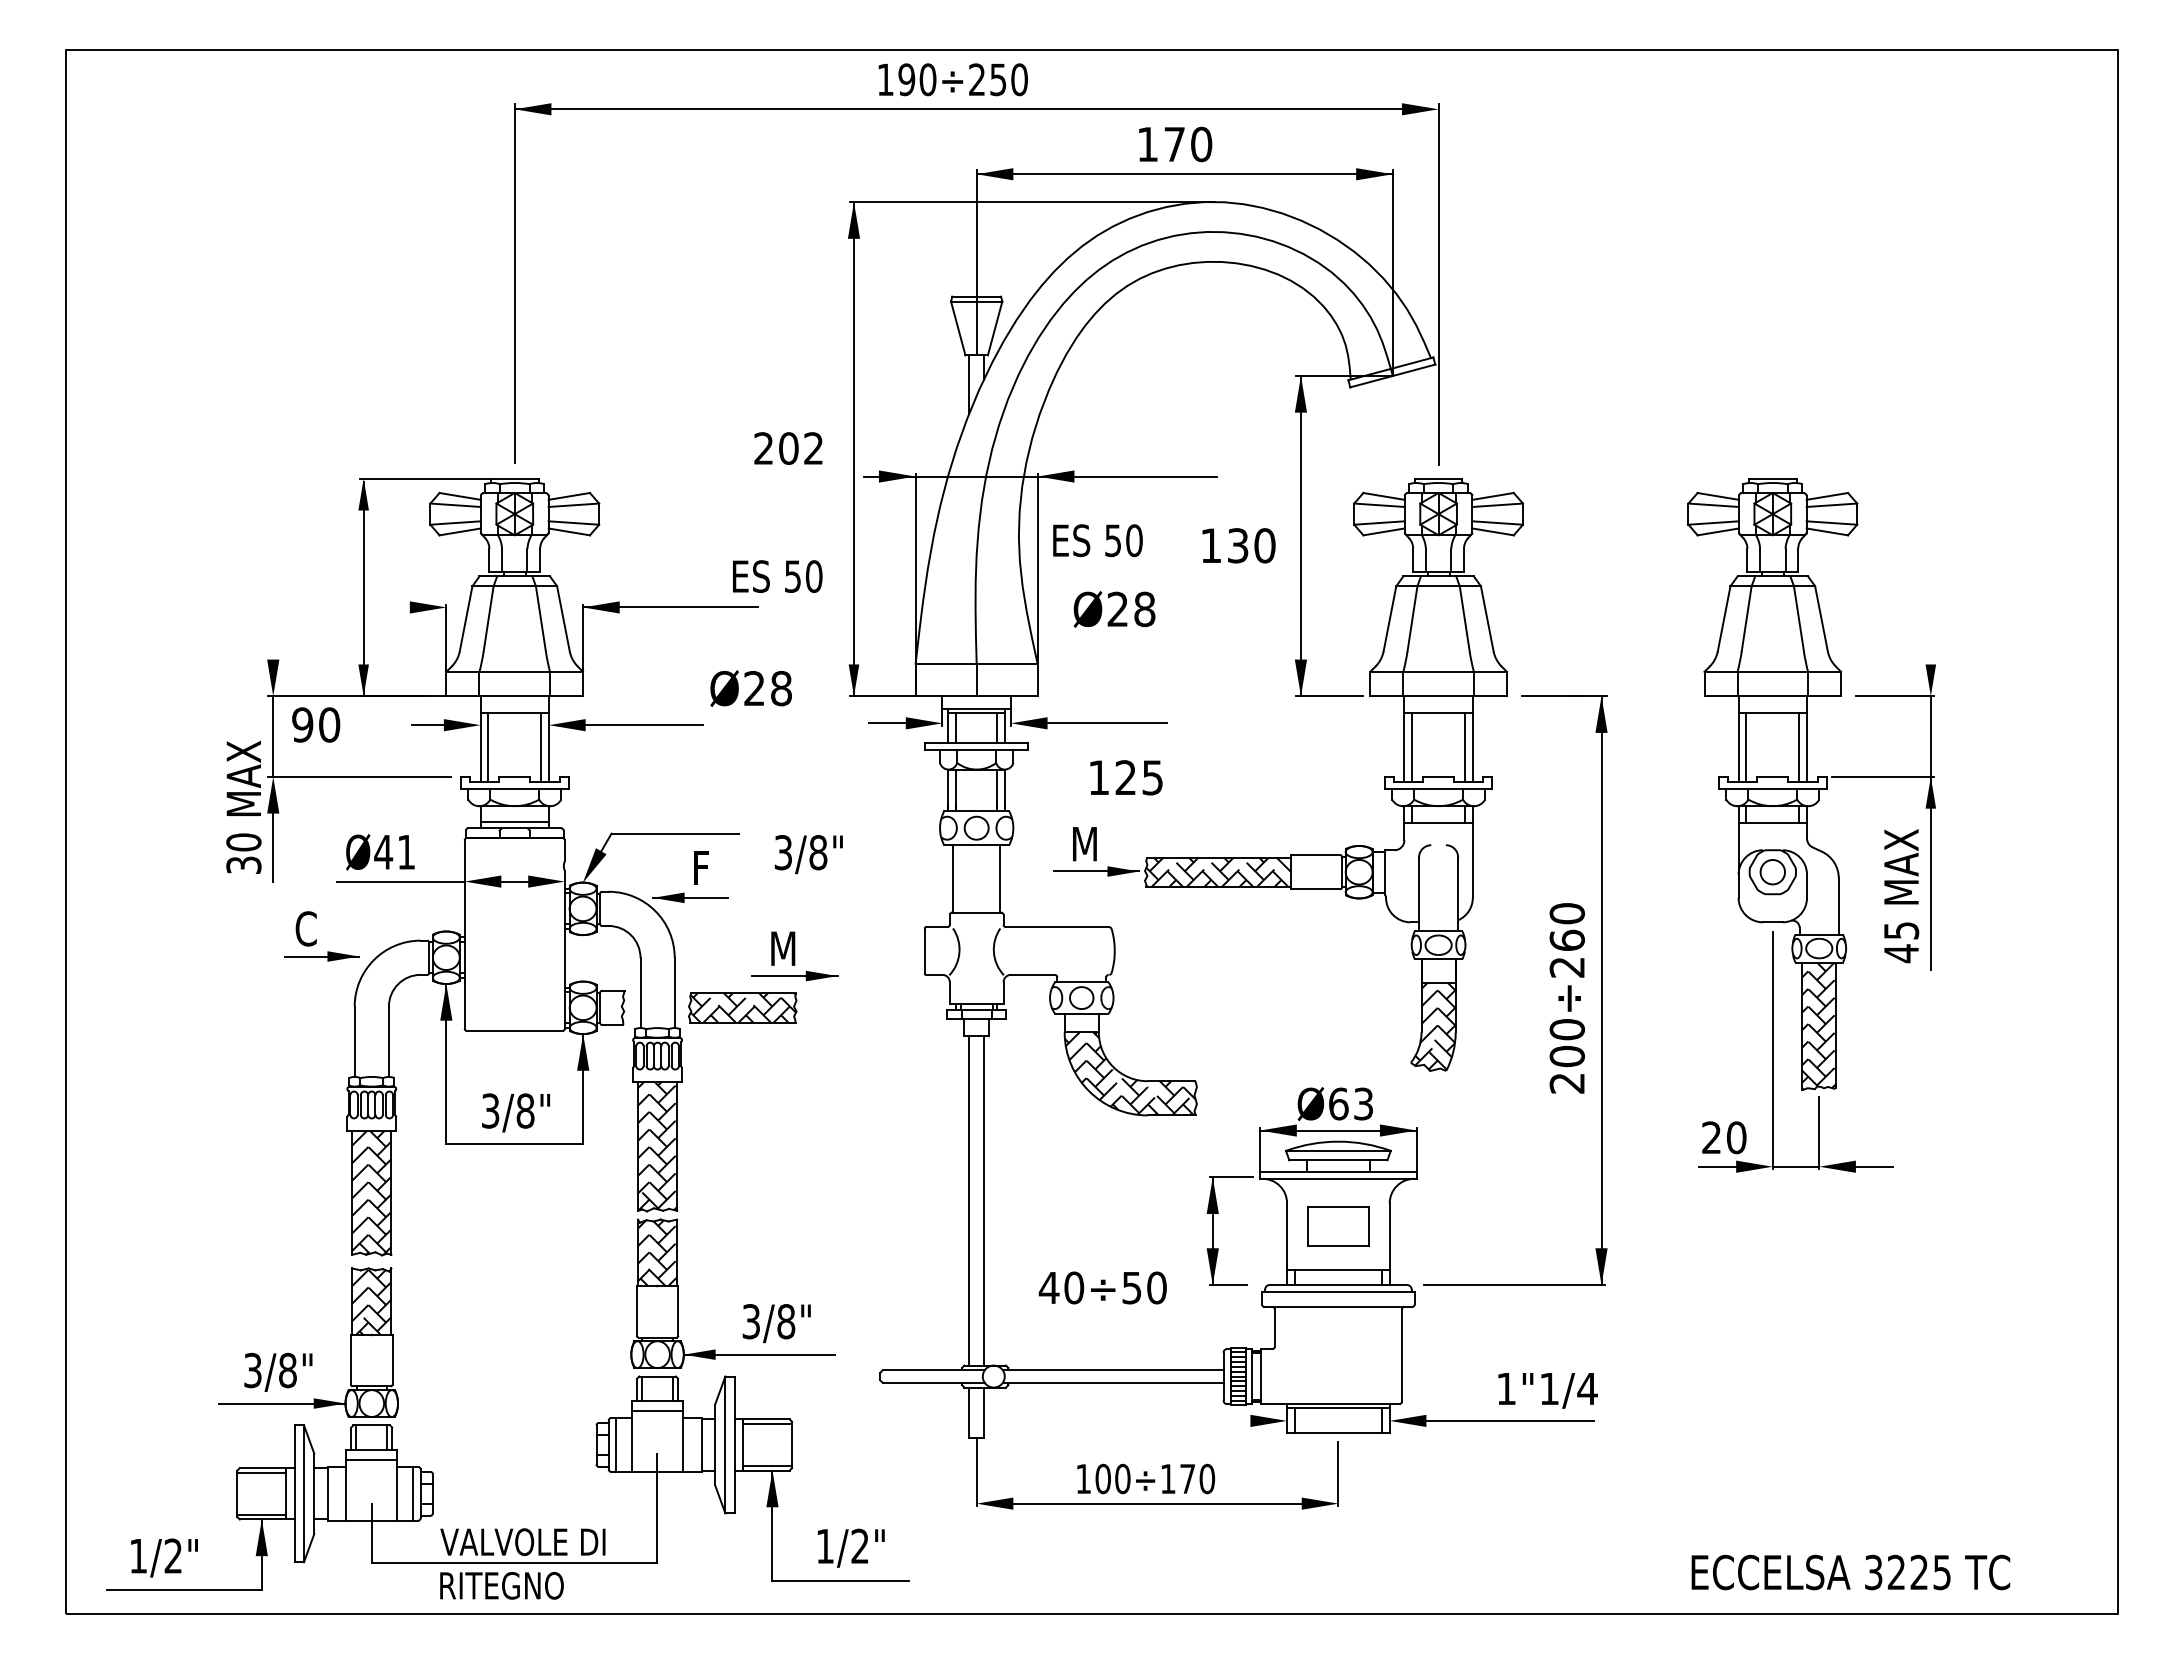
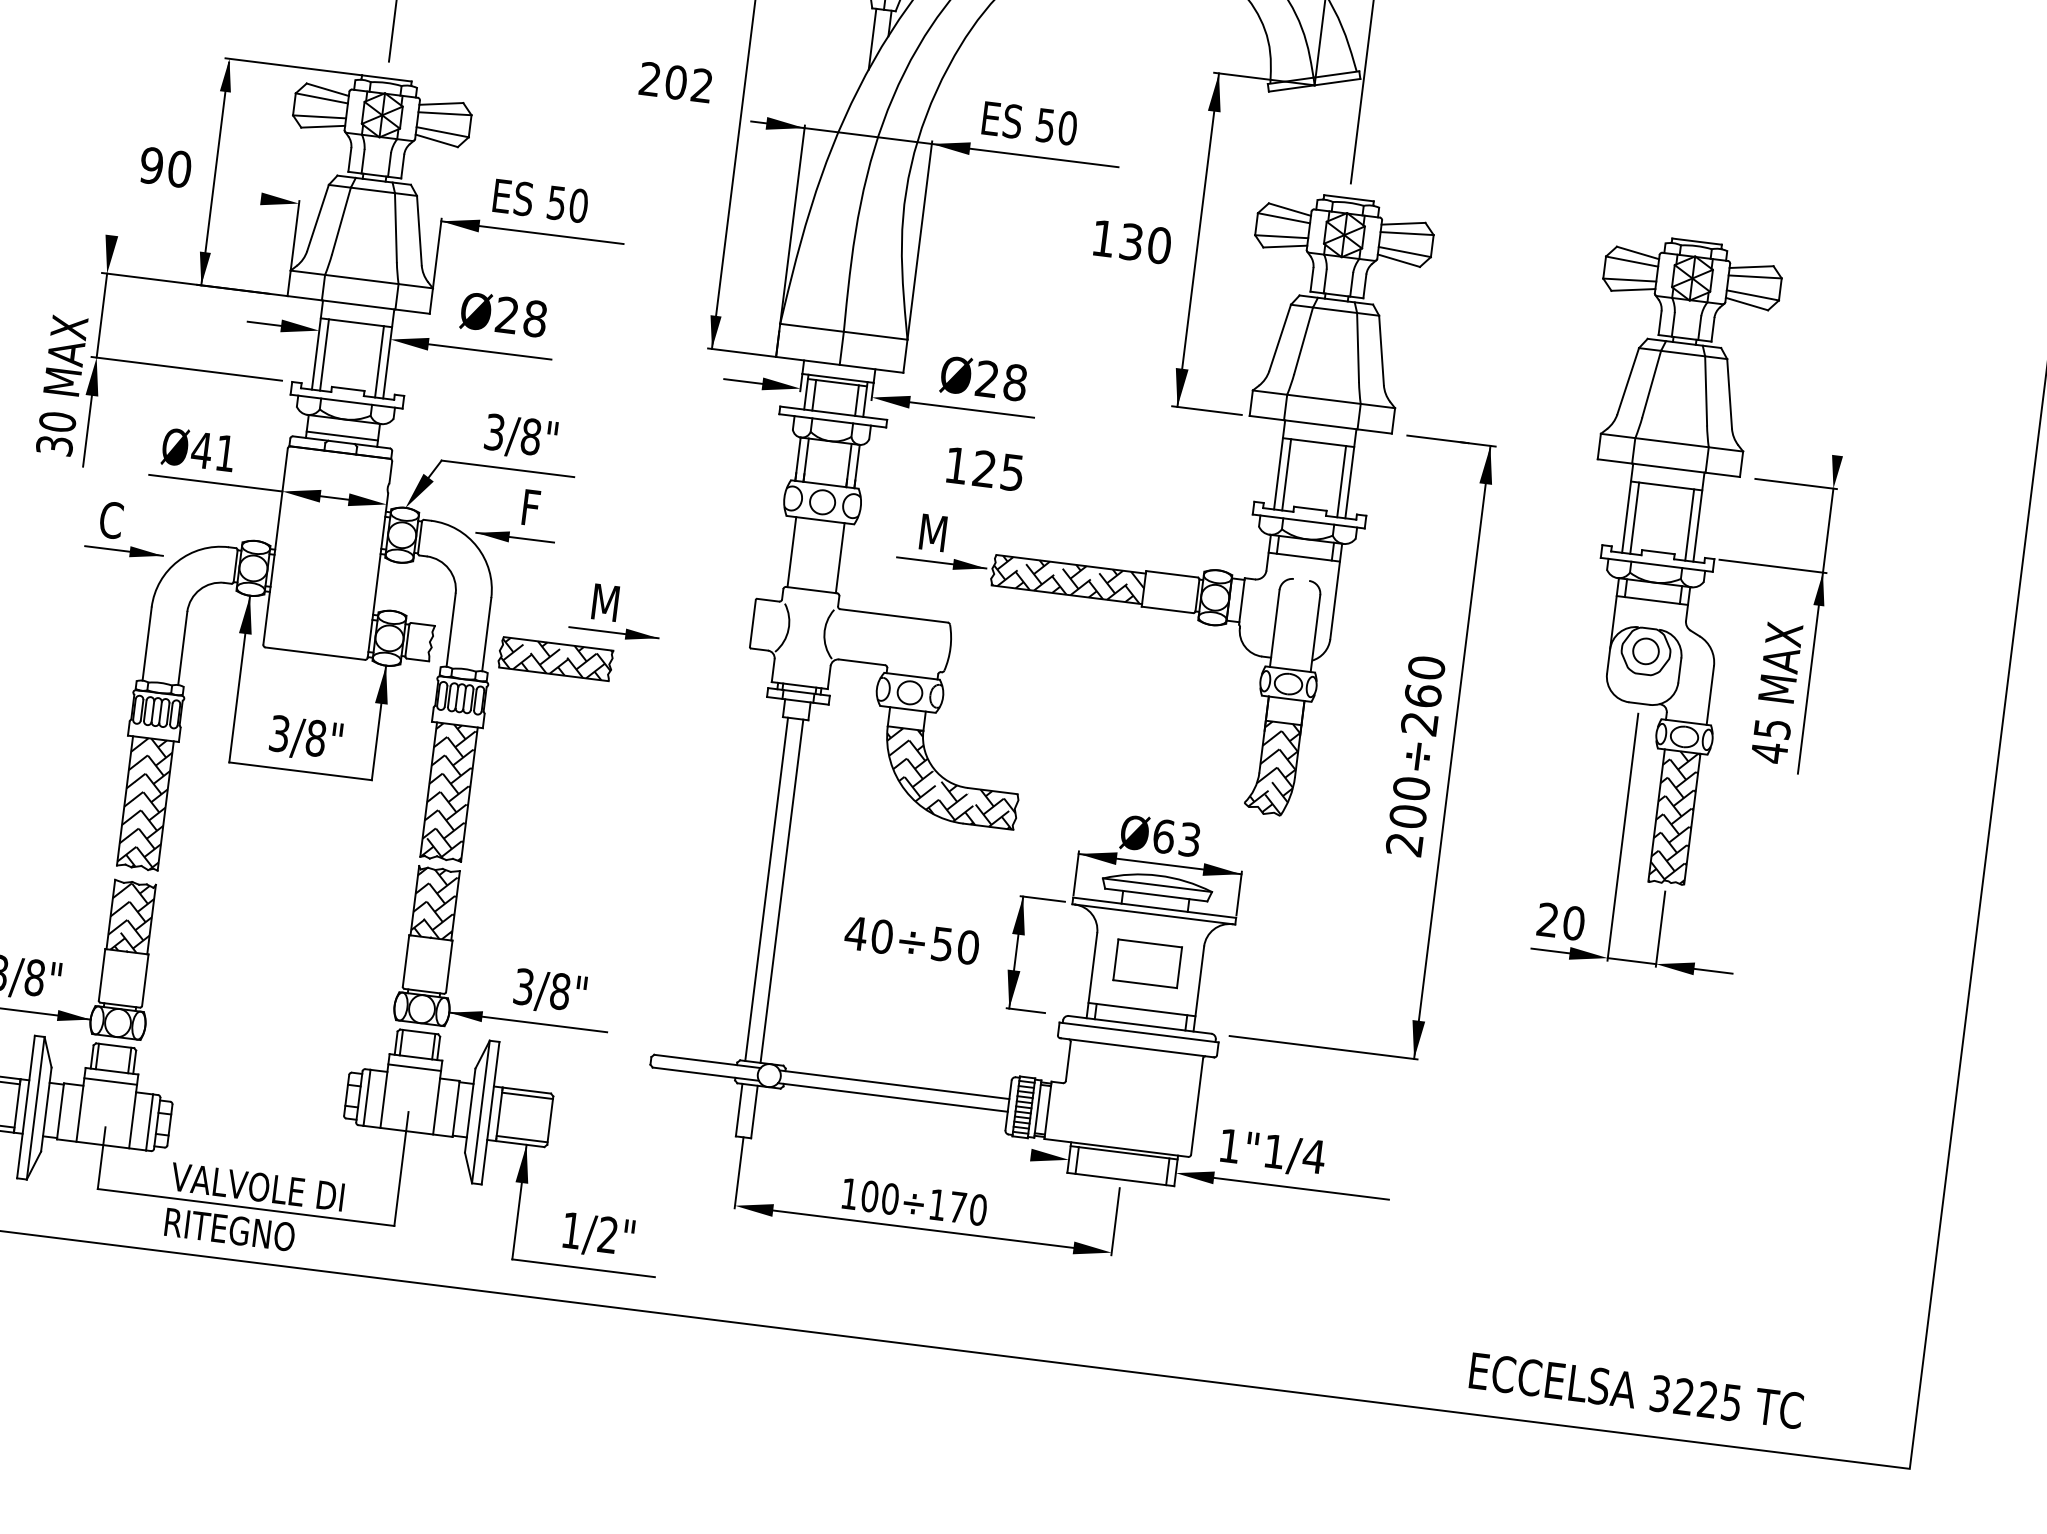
text: (1097, 540) -> (1029, 123), moved
text: (777, 576) -> (540, 200), moved
text: (1114, 609) -> (983, 378), moved
text: (750, 688) -> (503, 314), moved
text: (316, 724) -> (166, 167), moved
text: (808, 854) -> (520, 437), moved
text: (1102, 1287) -> (911, 939), moved
text: (1547, 1390) -> (1272, 1152), moved

